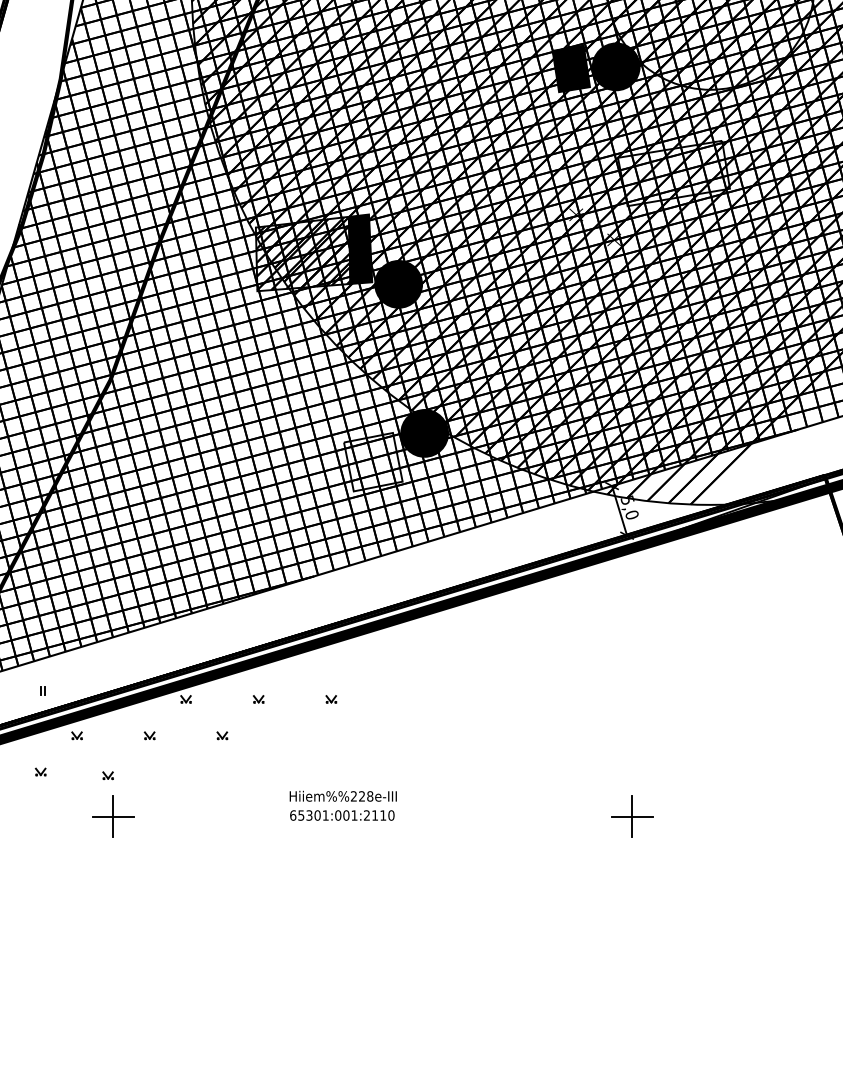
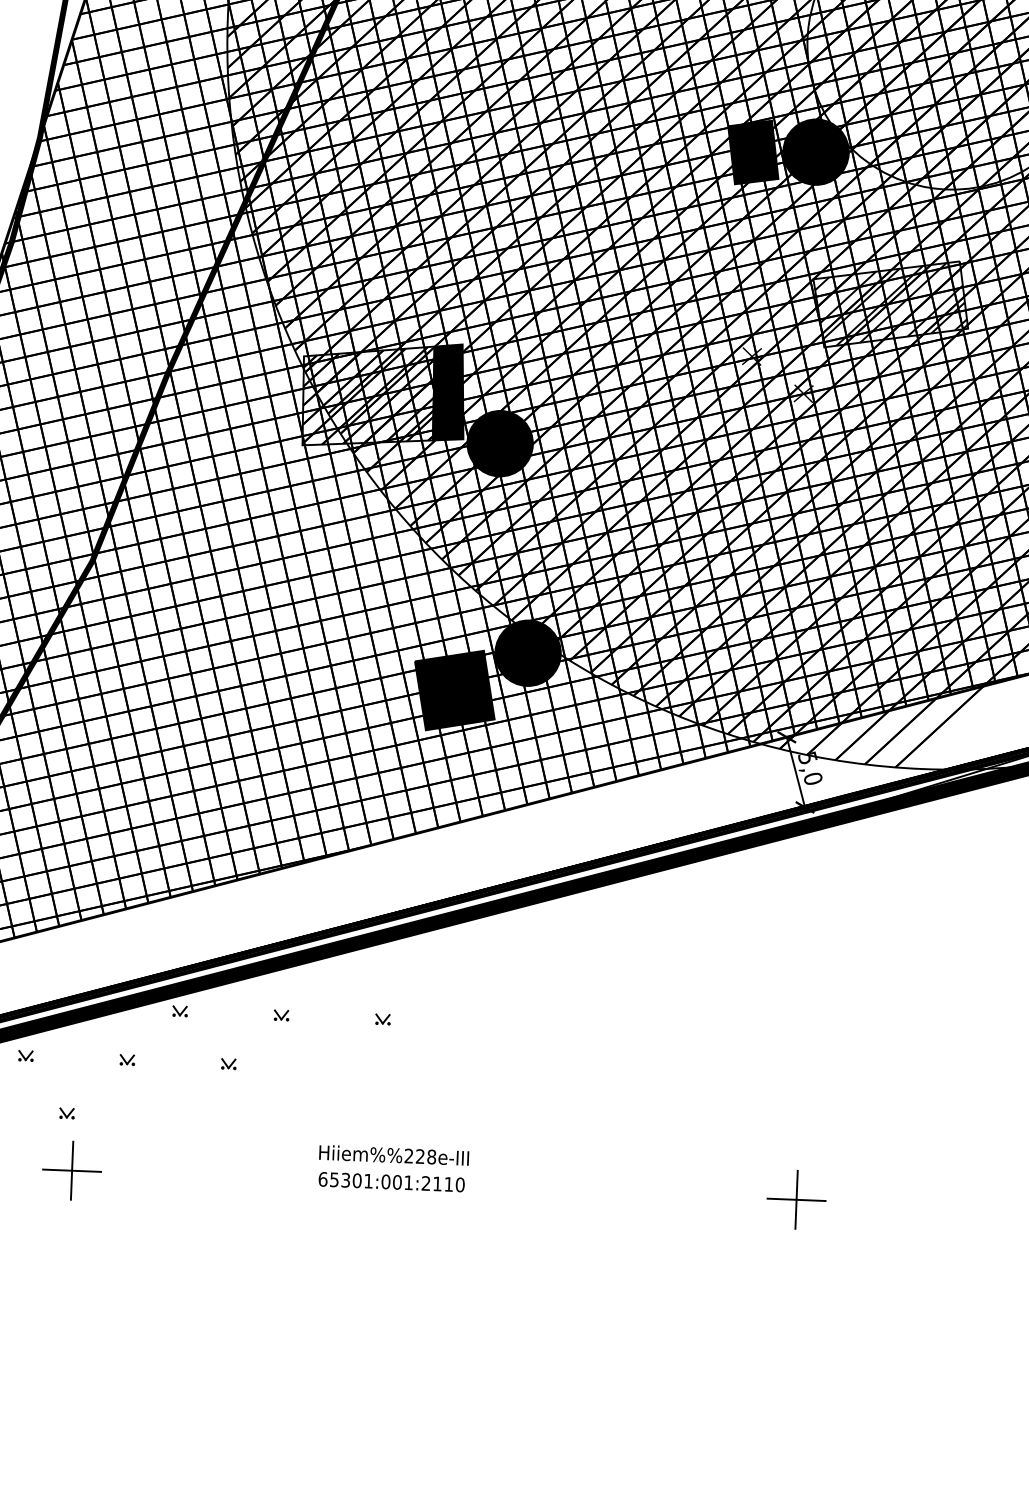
hatch: (673, 173) -> (890, 304), added
fill: (373, 461) -> (455, 689), added

